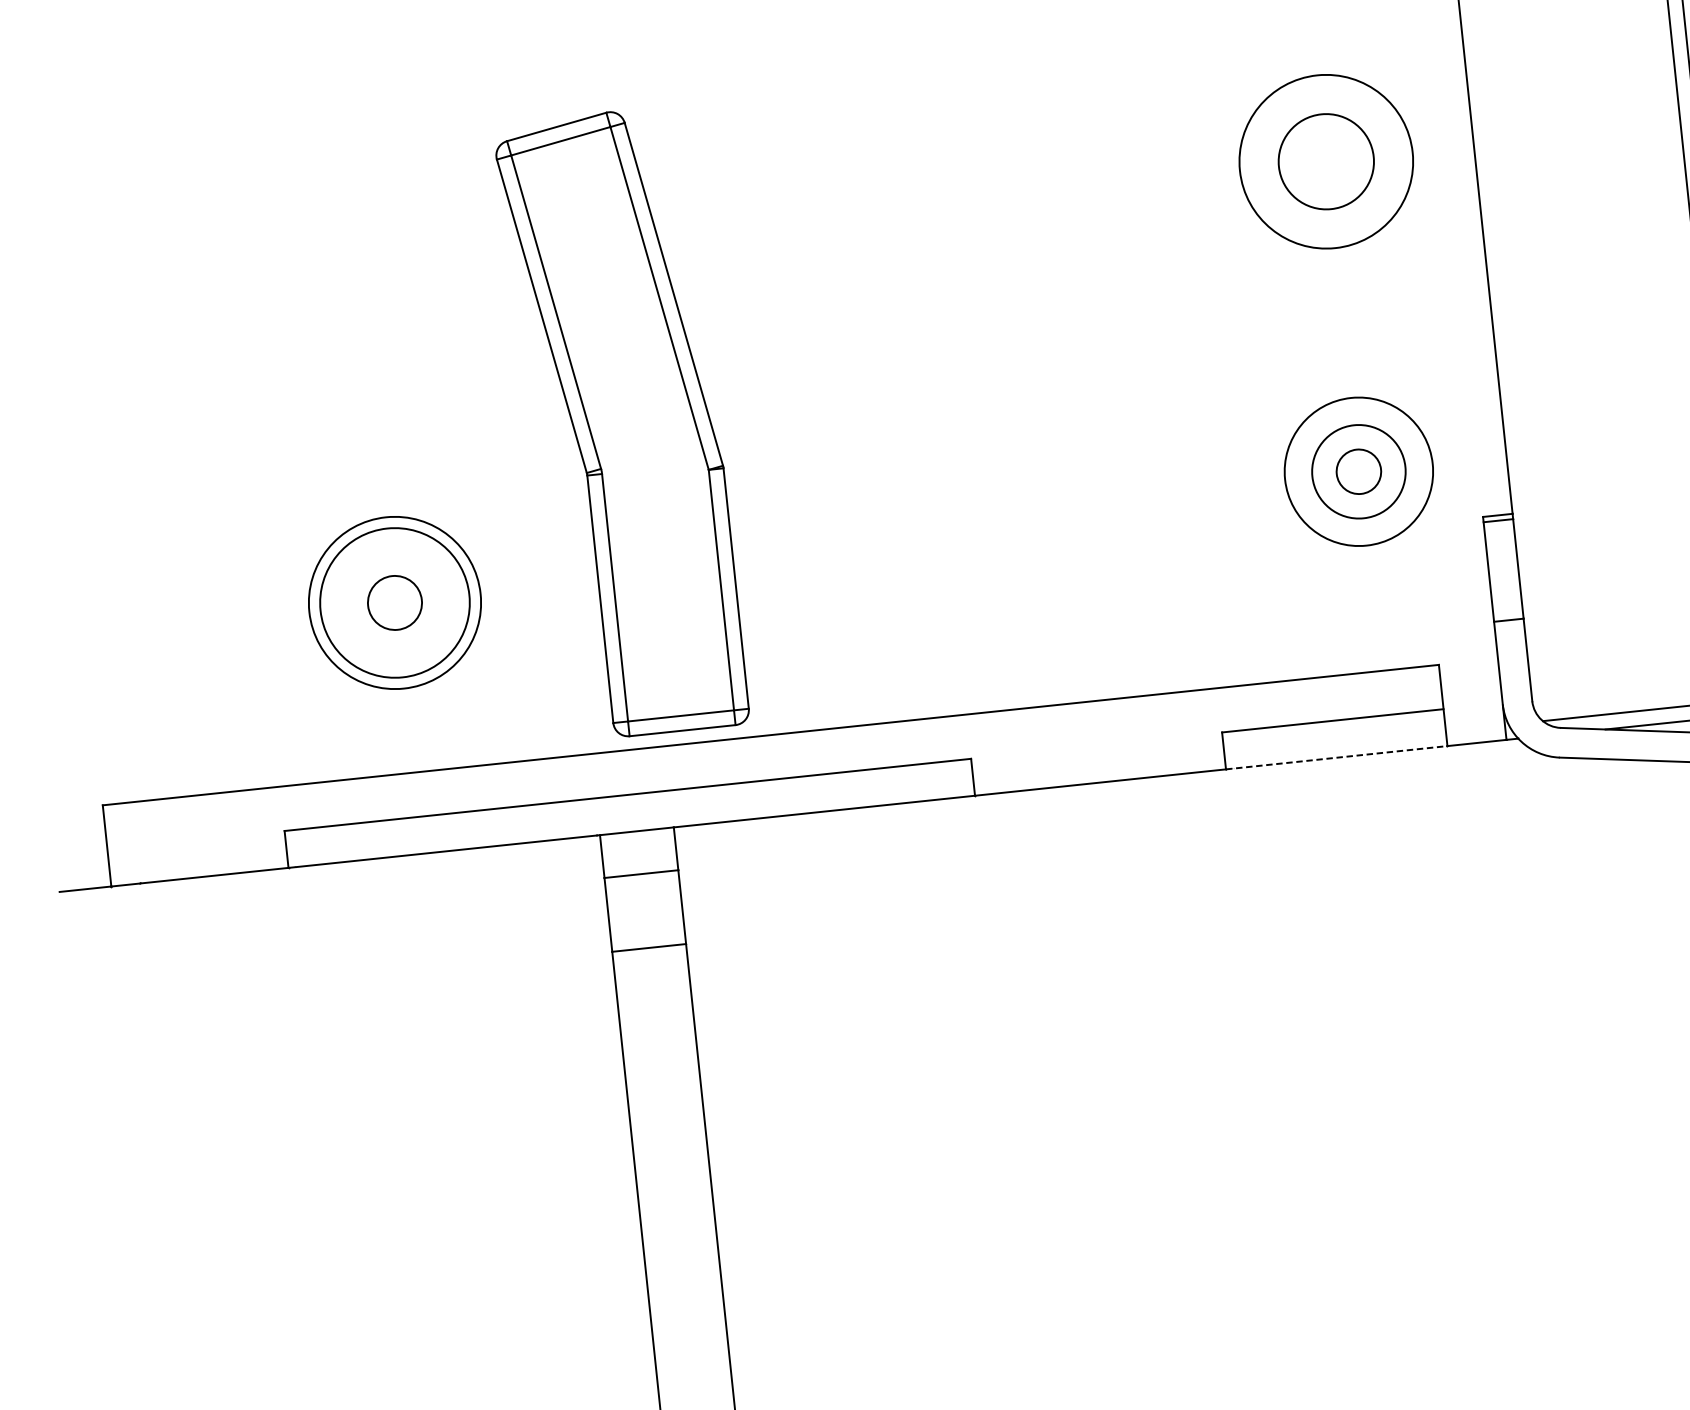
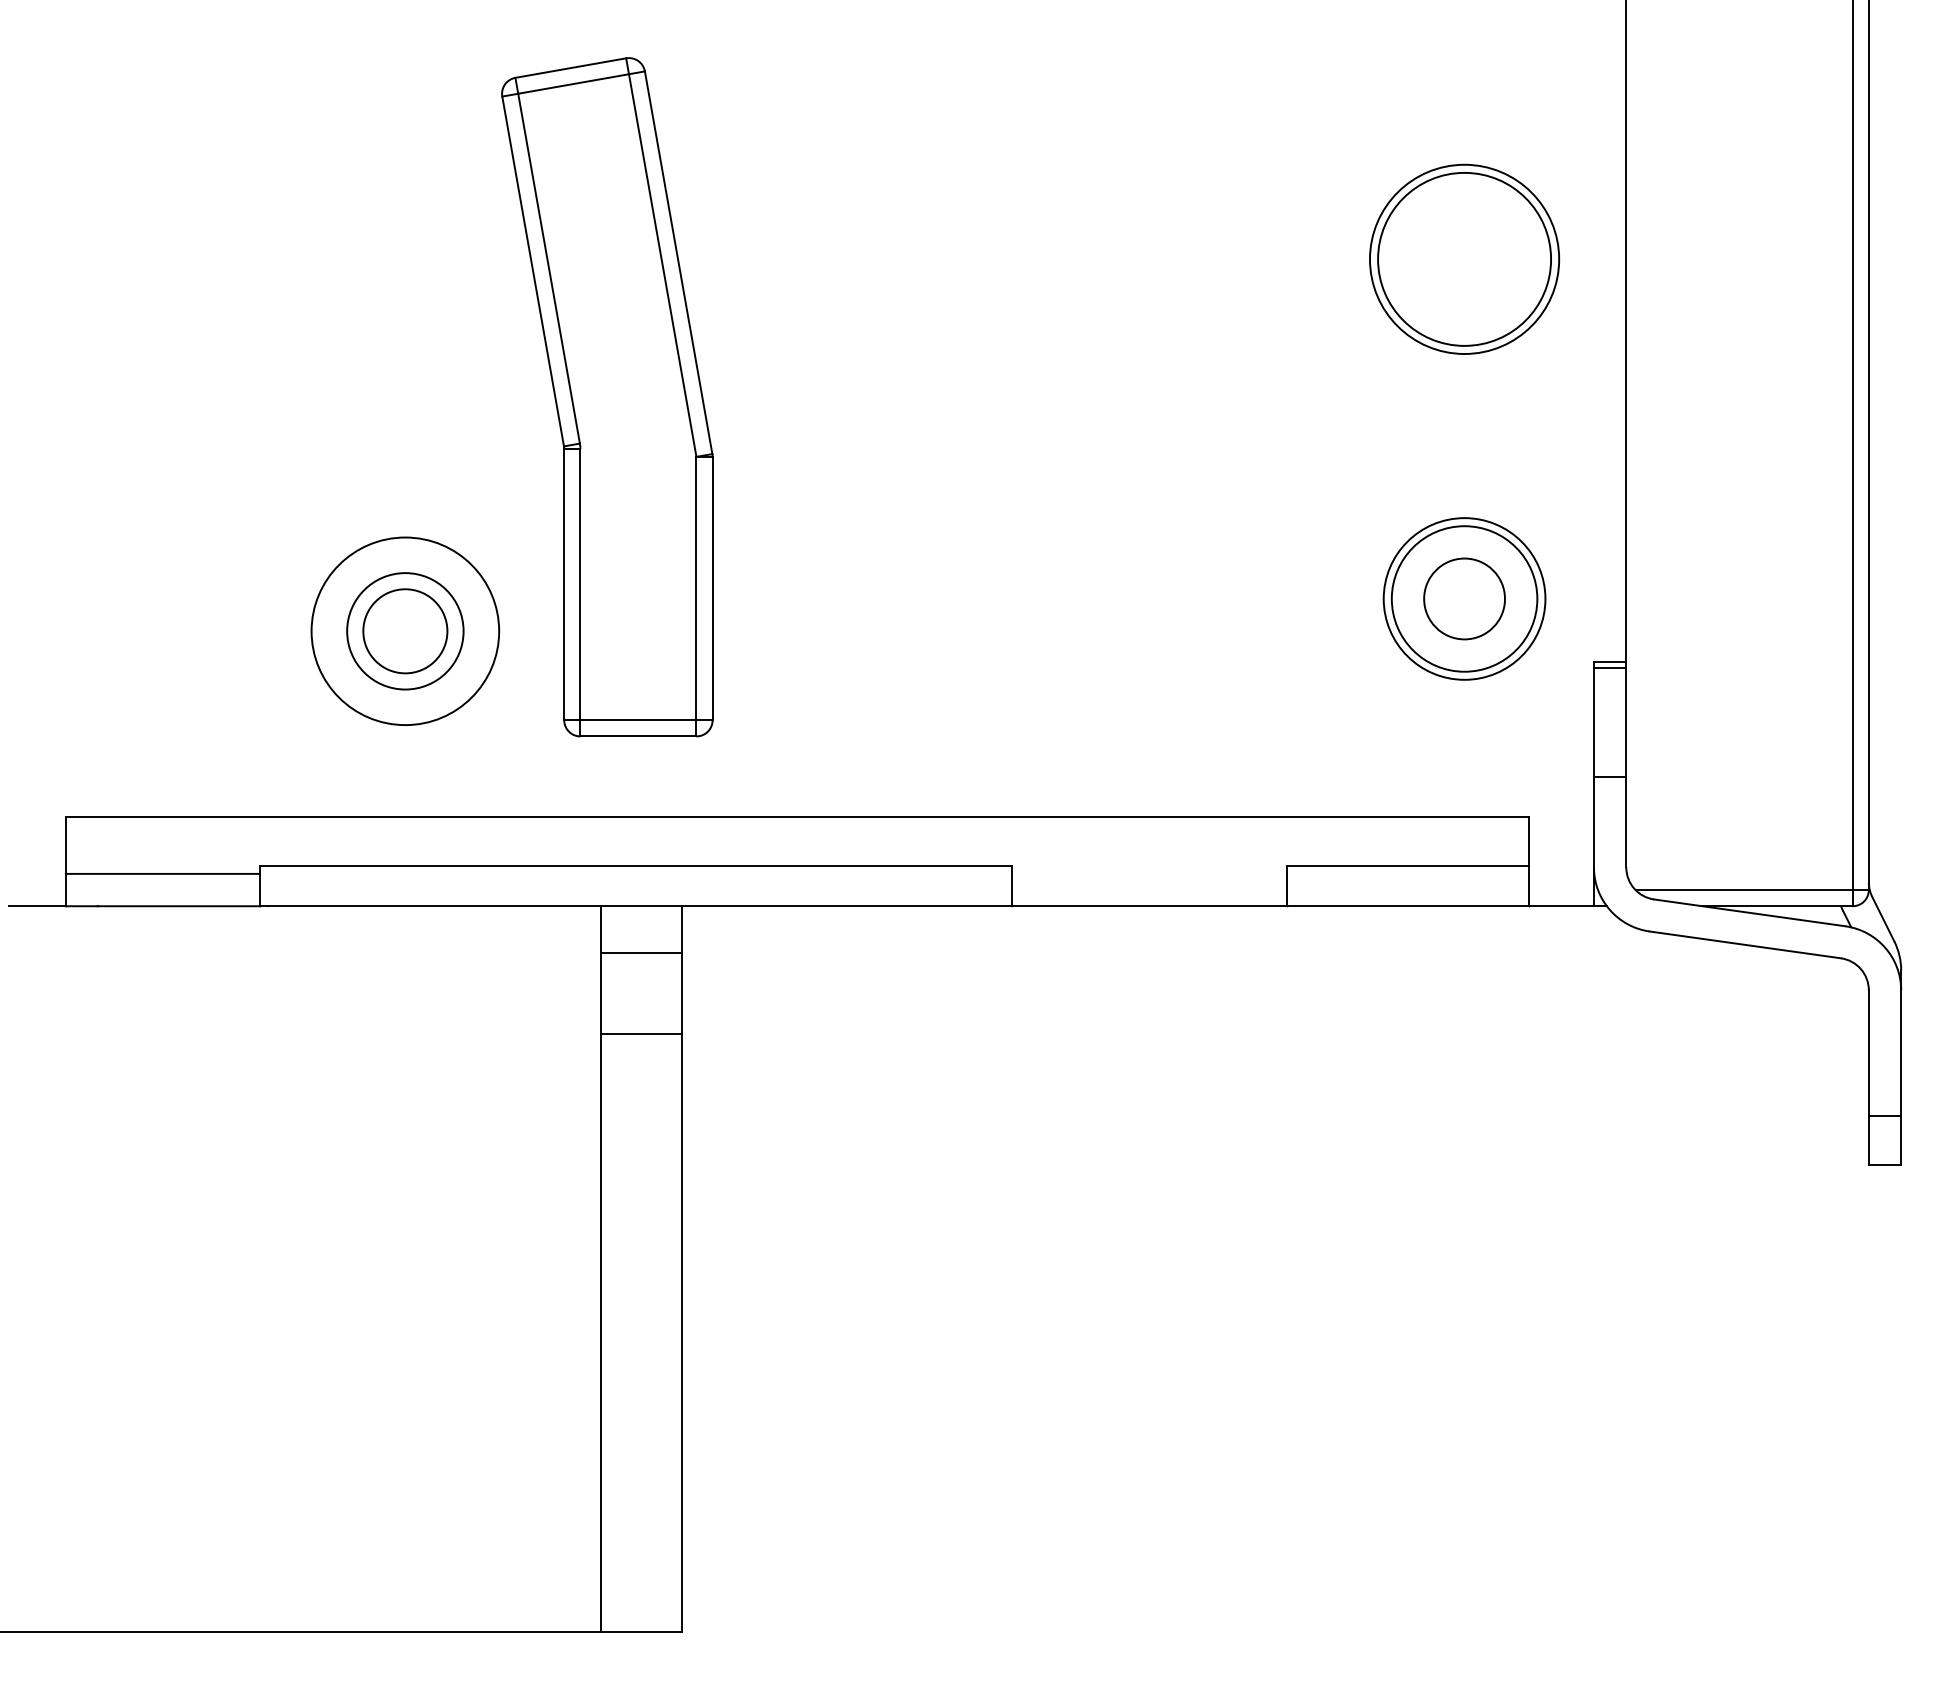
circle: (1326, 160) -> (1464, 258), size x1.67
part: (621, 424) -> (607, 397), moved
circle: (1358, 471) -> (1464, 598), size x1.43
circle: (1358, 471) -> (1464, 598), size x1.67
circle: (395, 603) -> (405, 631), size x0.71
circle: (395, 603) -> (405, 631), size x1.43
line: (1337, 757) -> (1408, 906), dashed -> solid
line: (196, 847) -> (162, 873), added

